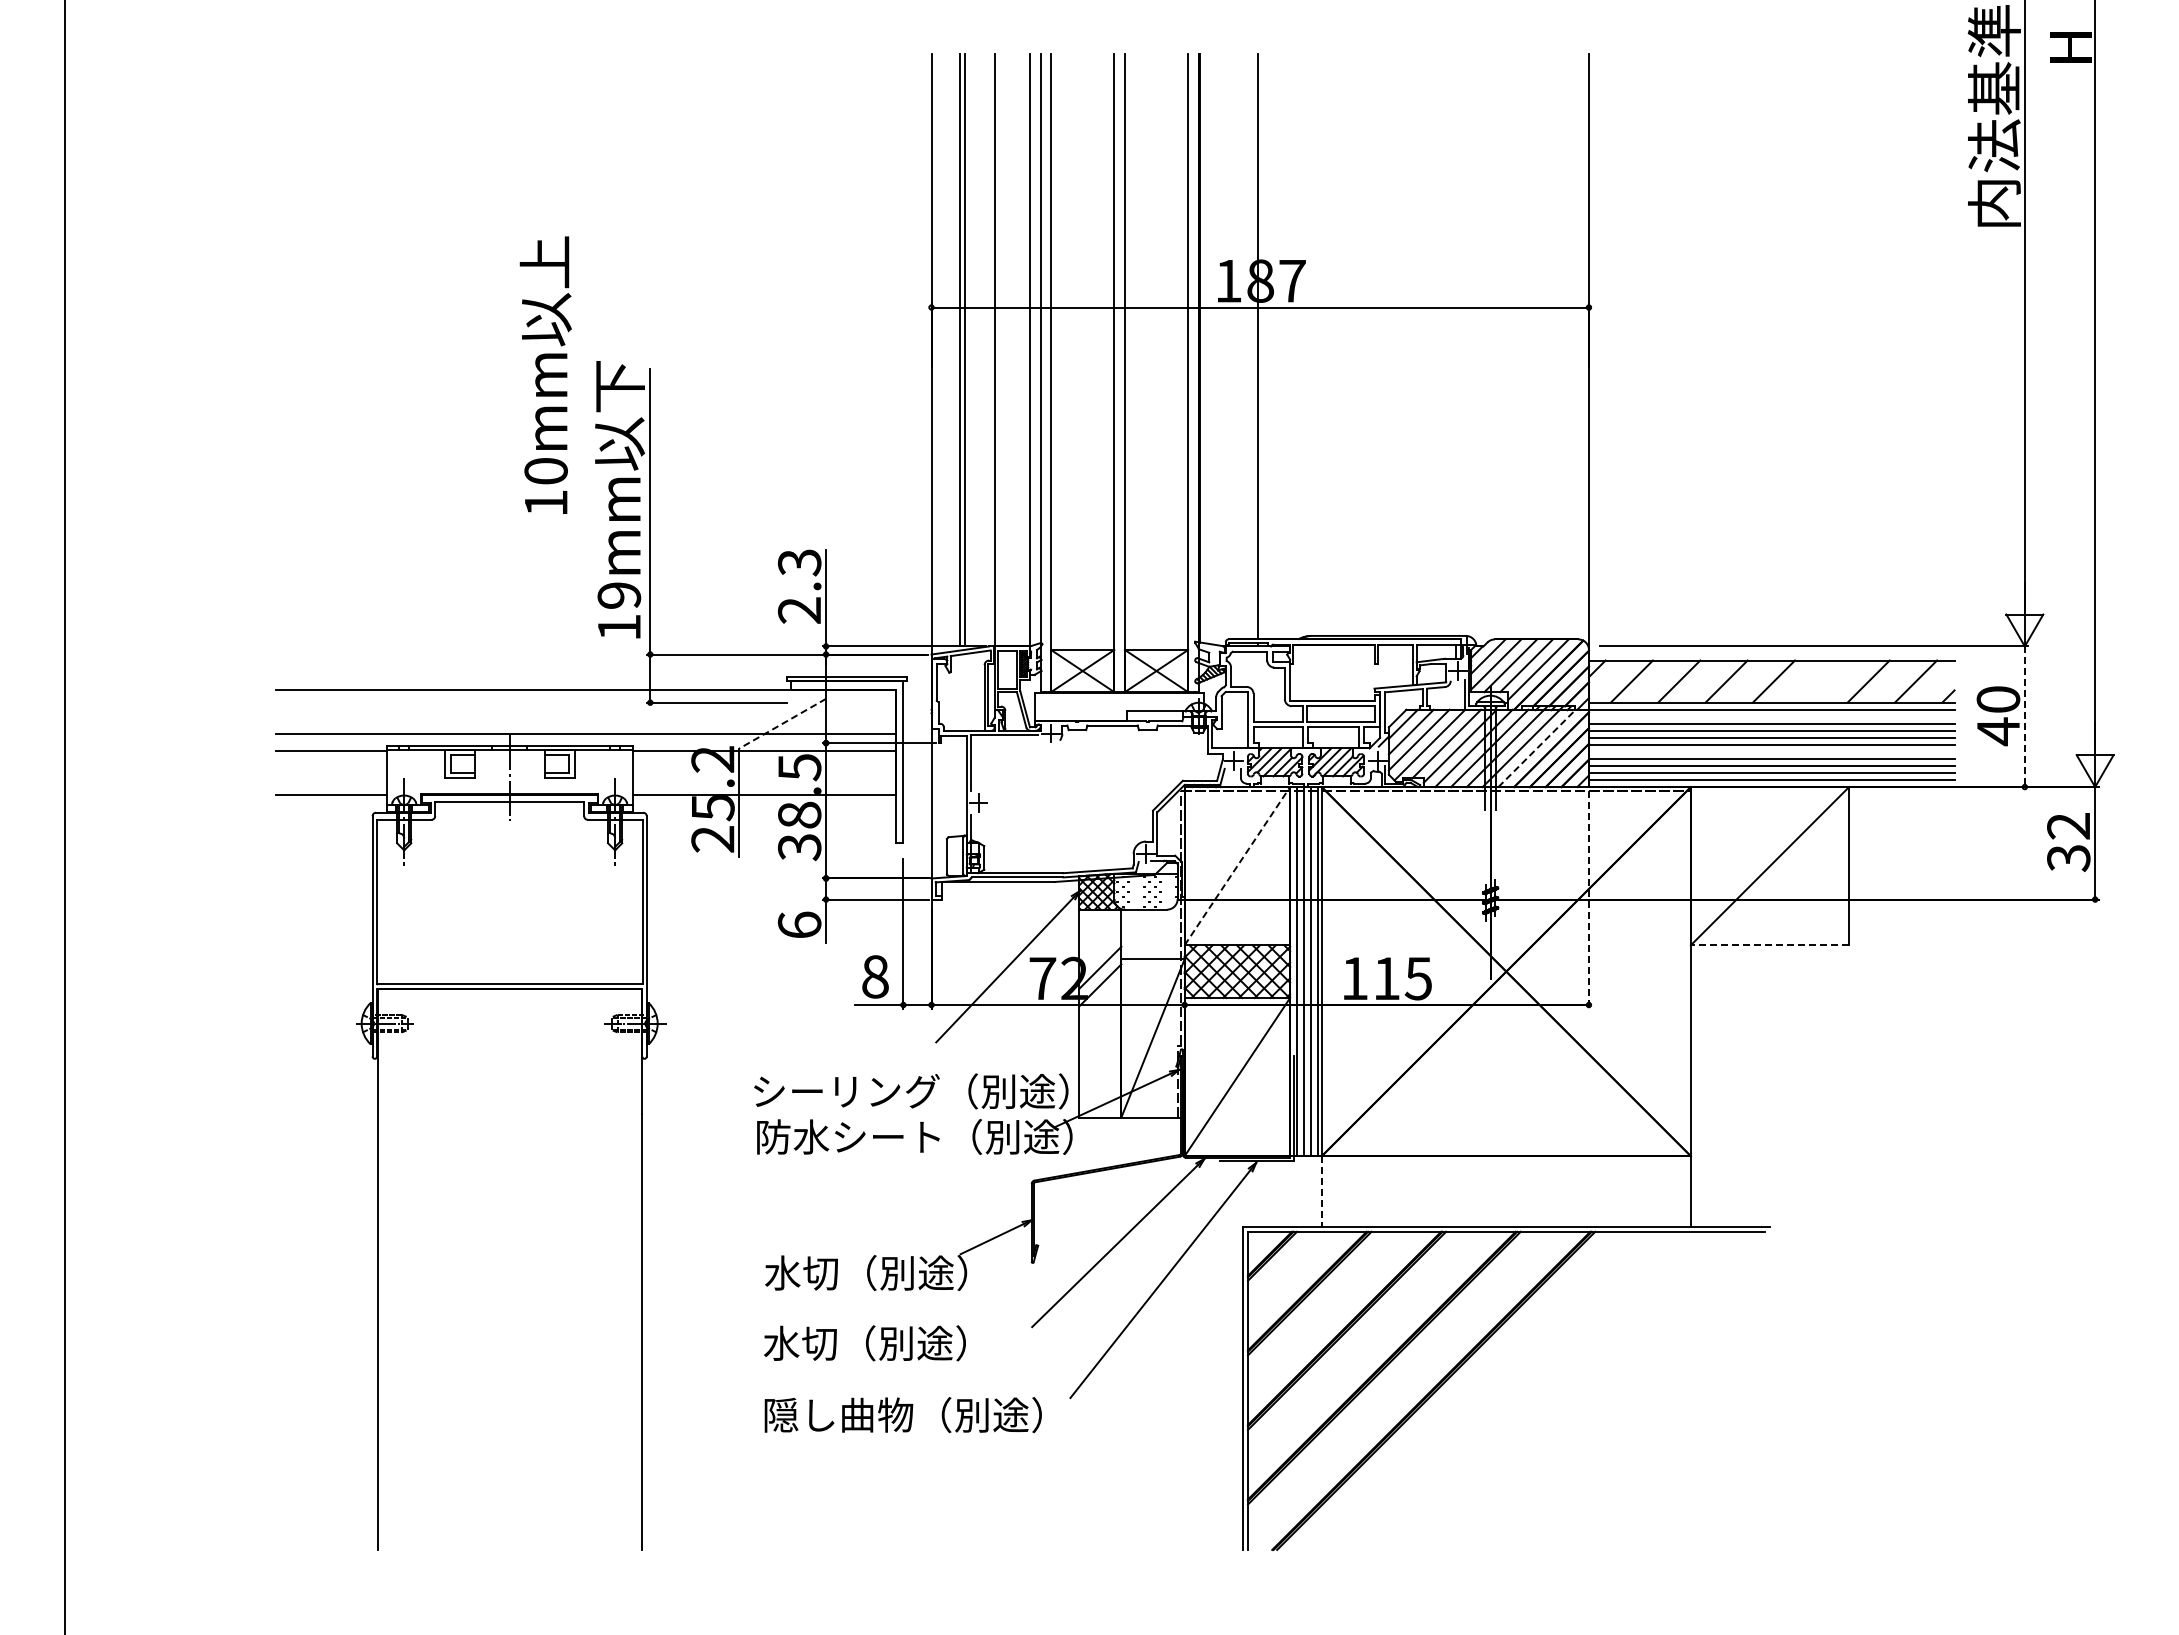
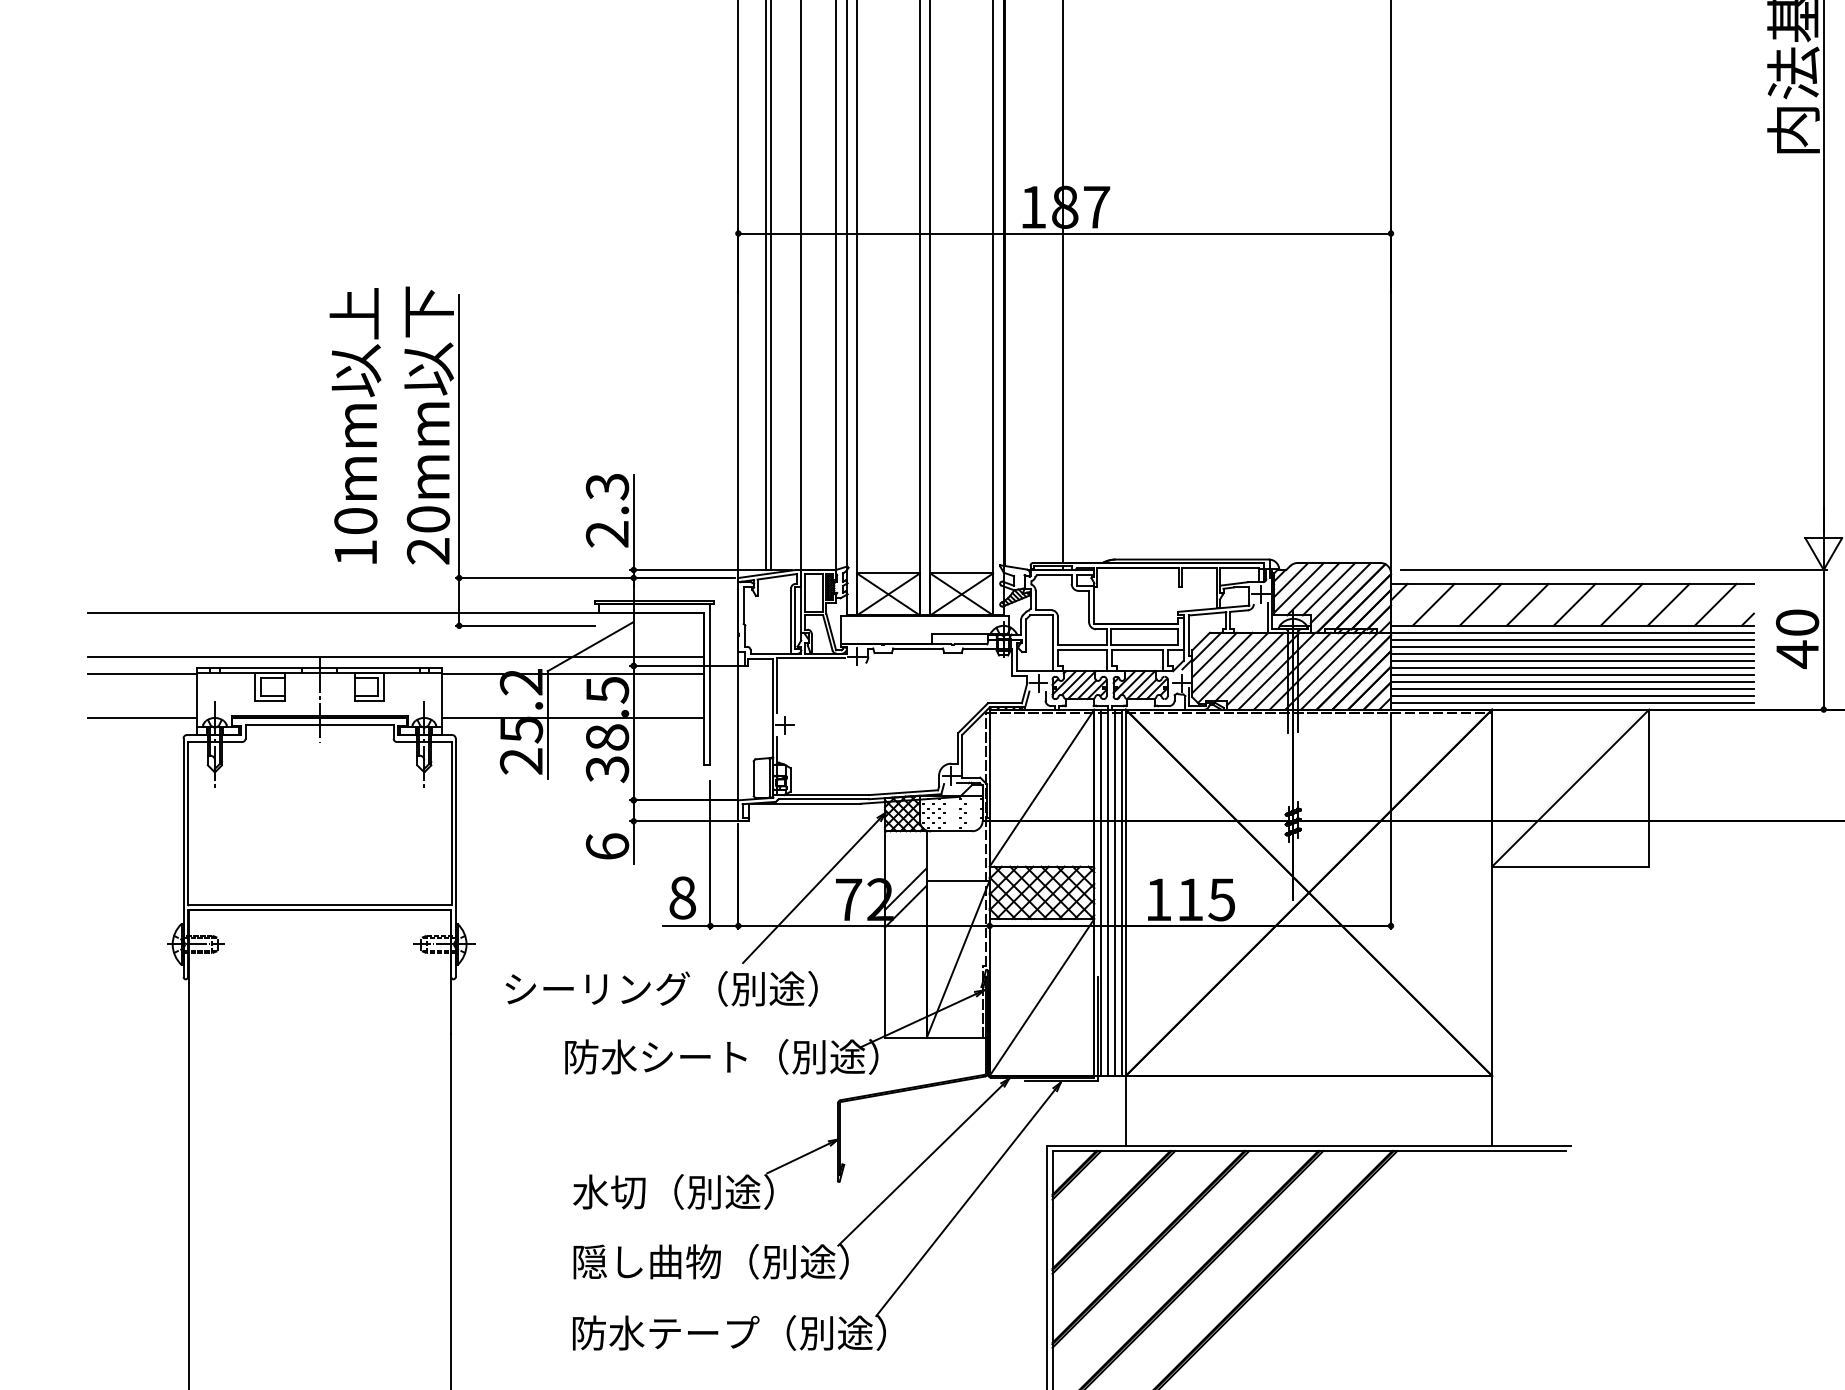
text: (545, 374) -> (355, 425), moved
text: (619, 611) -> (428, 535), 19mm -> 20mm
line: (1821, 681) -> (1621, 604), added
line: (1771, 716) -> (1572, 639), added
line: (2024, 717) -> (1823, 640), dashed -> solid
line: (782, 723) -> (590, 646), dashed -> solid
line: (1537, 748) -> (1339, 671), dashed -> solid
line: (1771, 751) -> (1572, 674), added
line: (1237, 865) -> (1042, 787), dashed -> solid
line: (1588, 899) -> (1390, 821), dashed -> solid
line: (1769, 945) -> (1570, 866), dashed -> solid
text: (911, 1091) -> (661, 988), moved
line: (1321, 1191) -> (1125, 1111), dashed -> solid
text: (903, 1343) -> (710, 1261), 水切（別途） -> 隠し曲物（別途）
text: (923, 1415) -> (730, 1333), 隠し曲物（別途） -> 防水テープ（別途）

